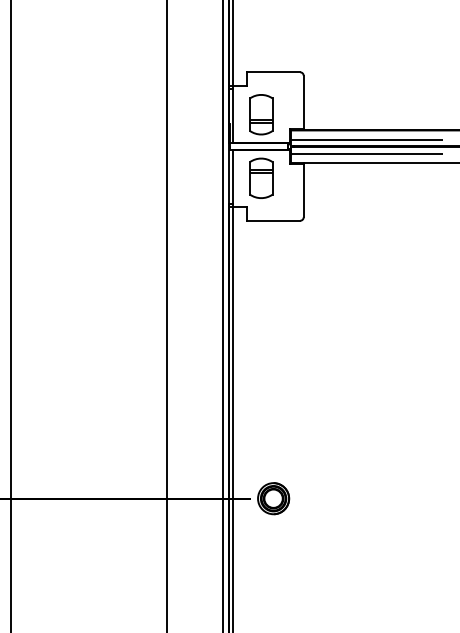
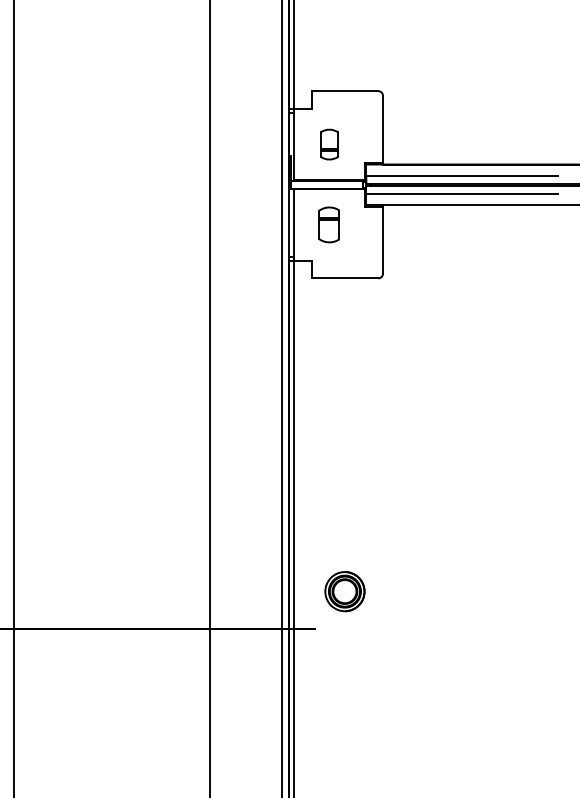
part: (261, 114) -> (329, 144), size x0.6
part: (261, 178) -> (329, 224), size x0.7
part: (273, 498) -> (344, 591), moved

